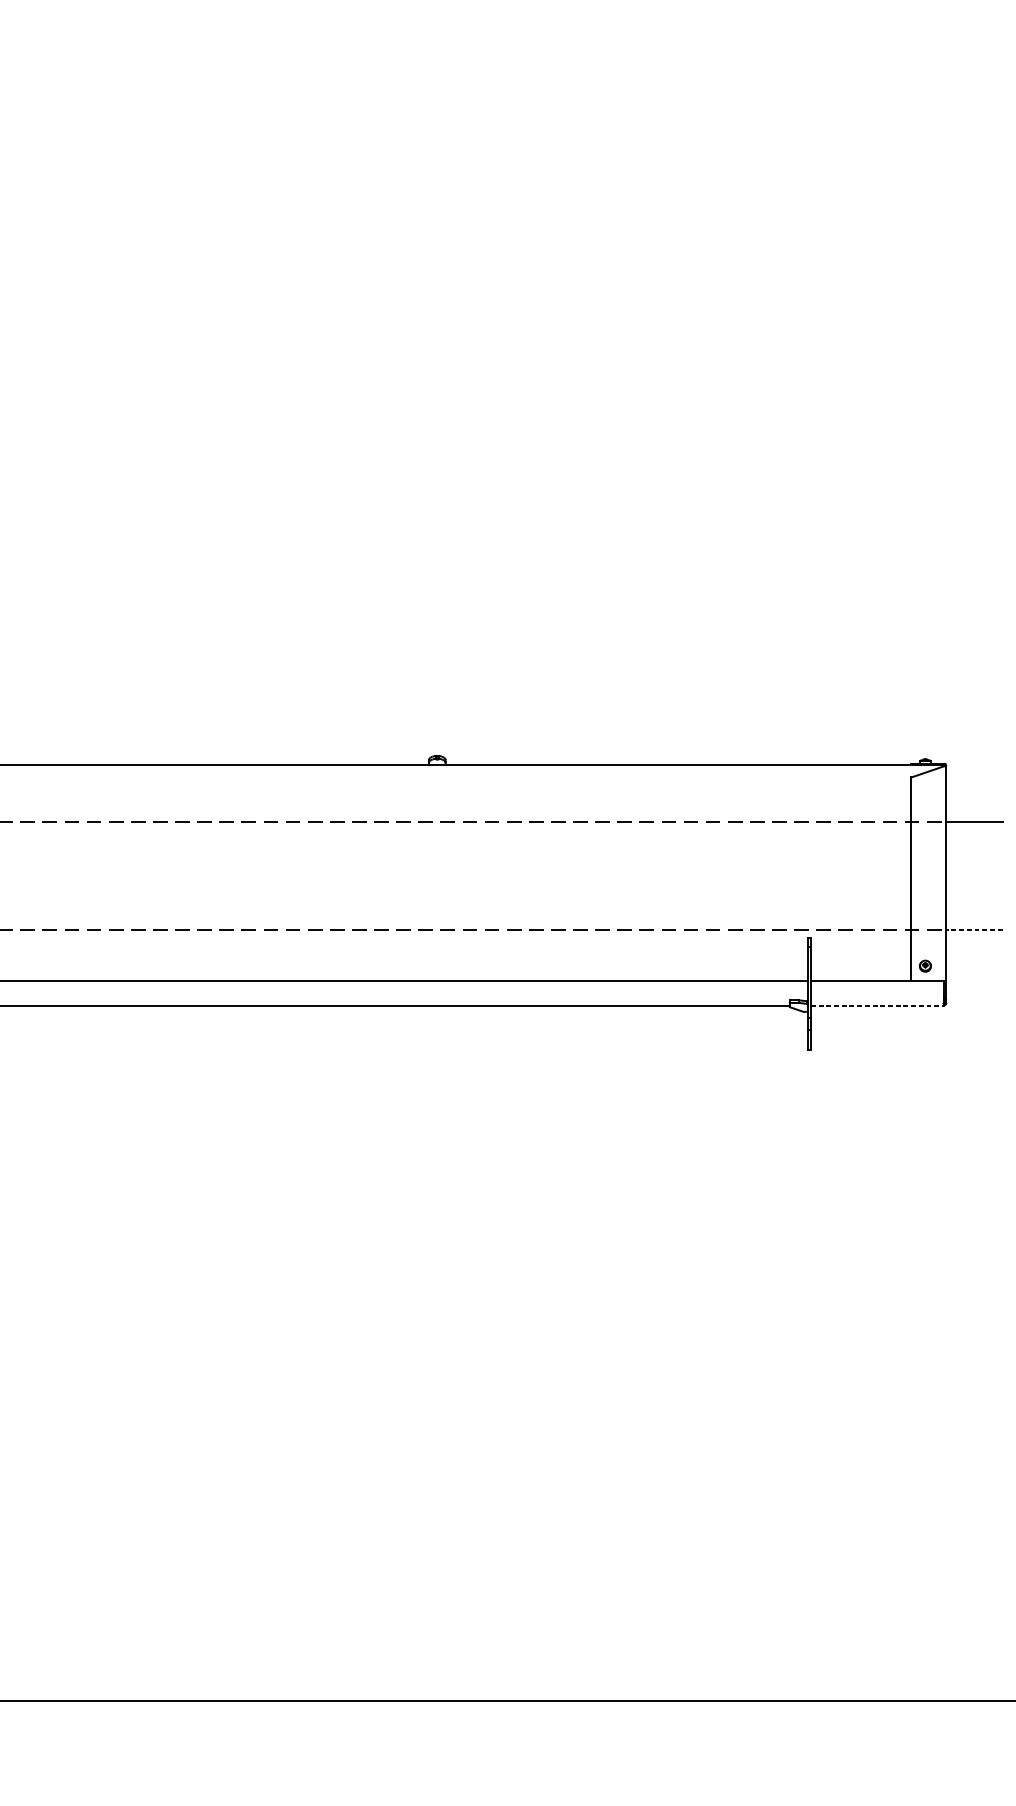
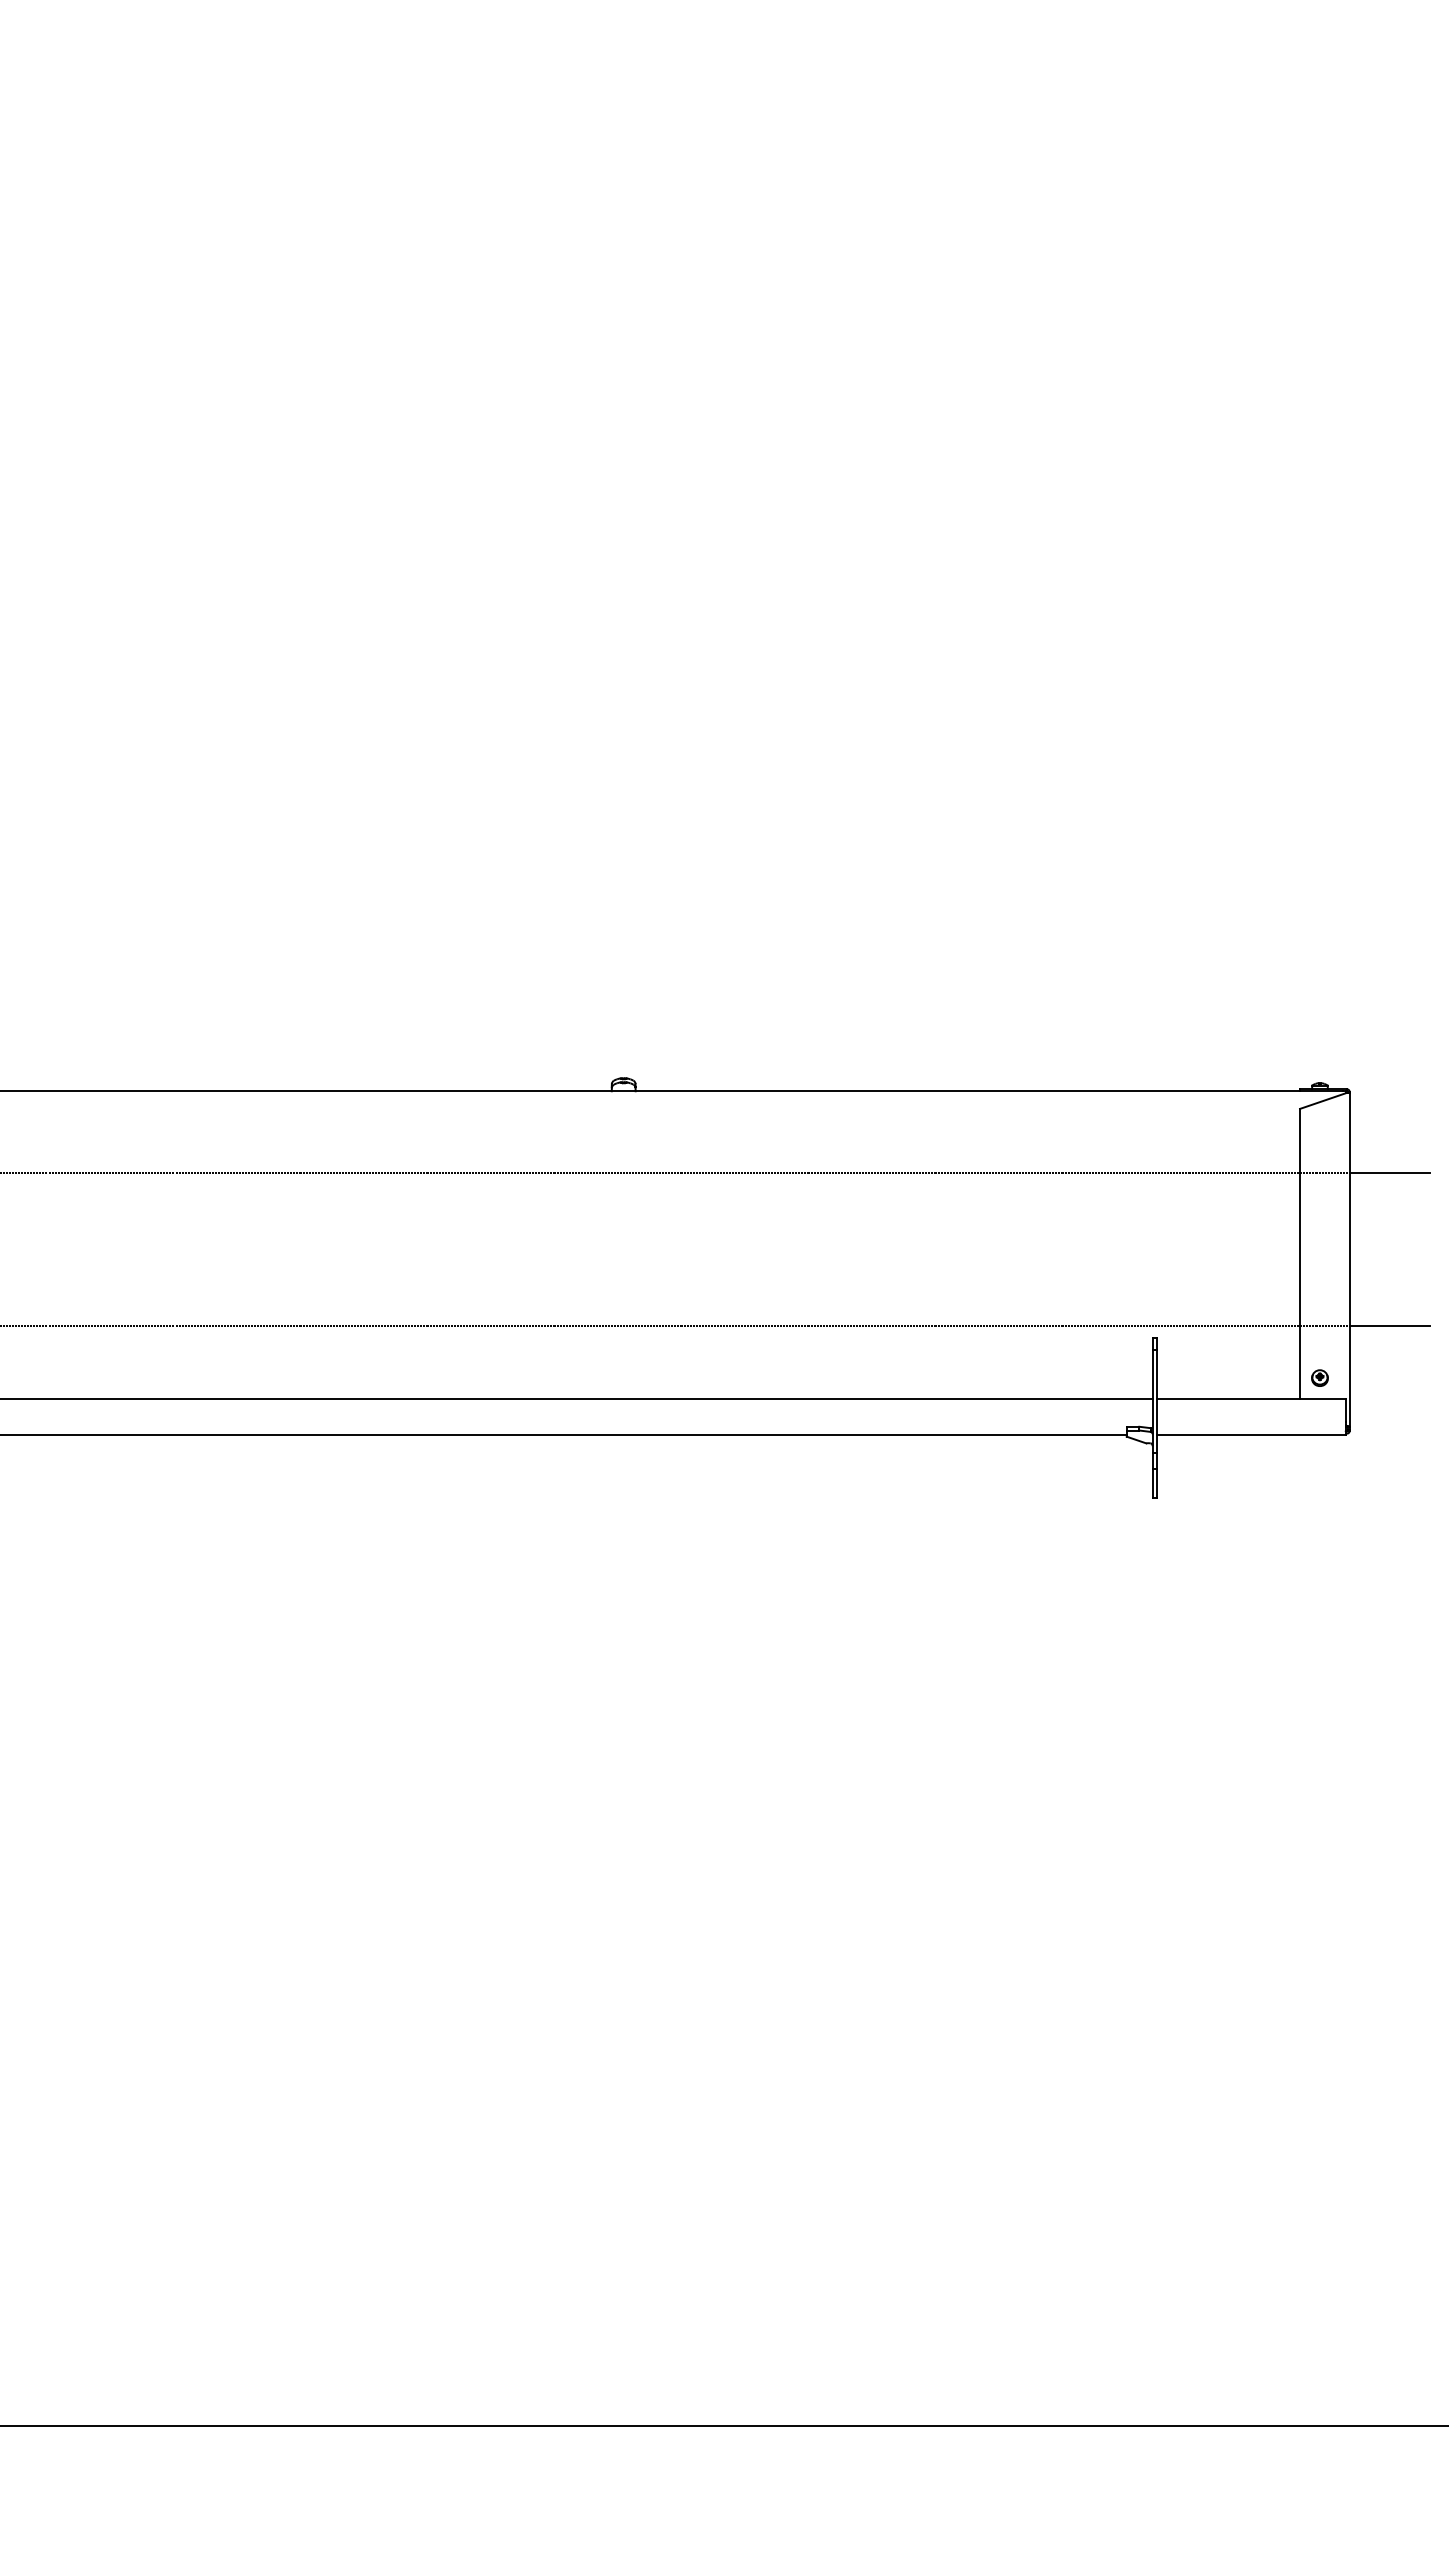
line: (974, 929) -> (1389, 1326), dashed -> solid
line: (877, 1005) -> (1251, 1434), dashed -> solid

